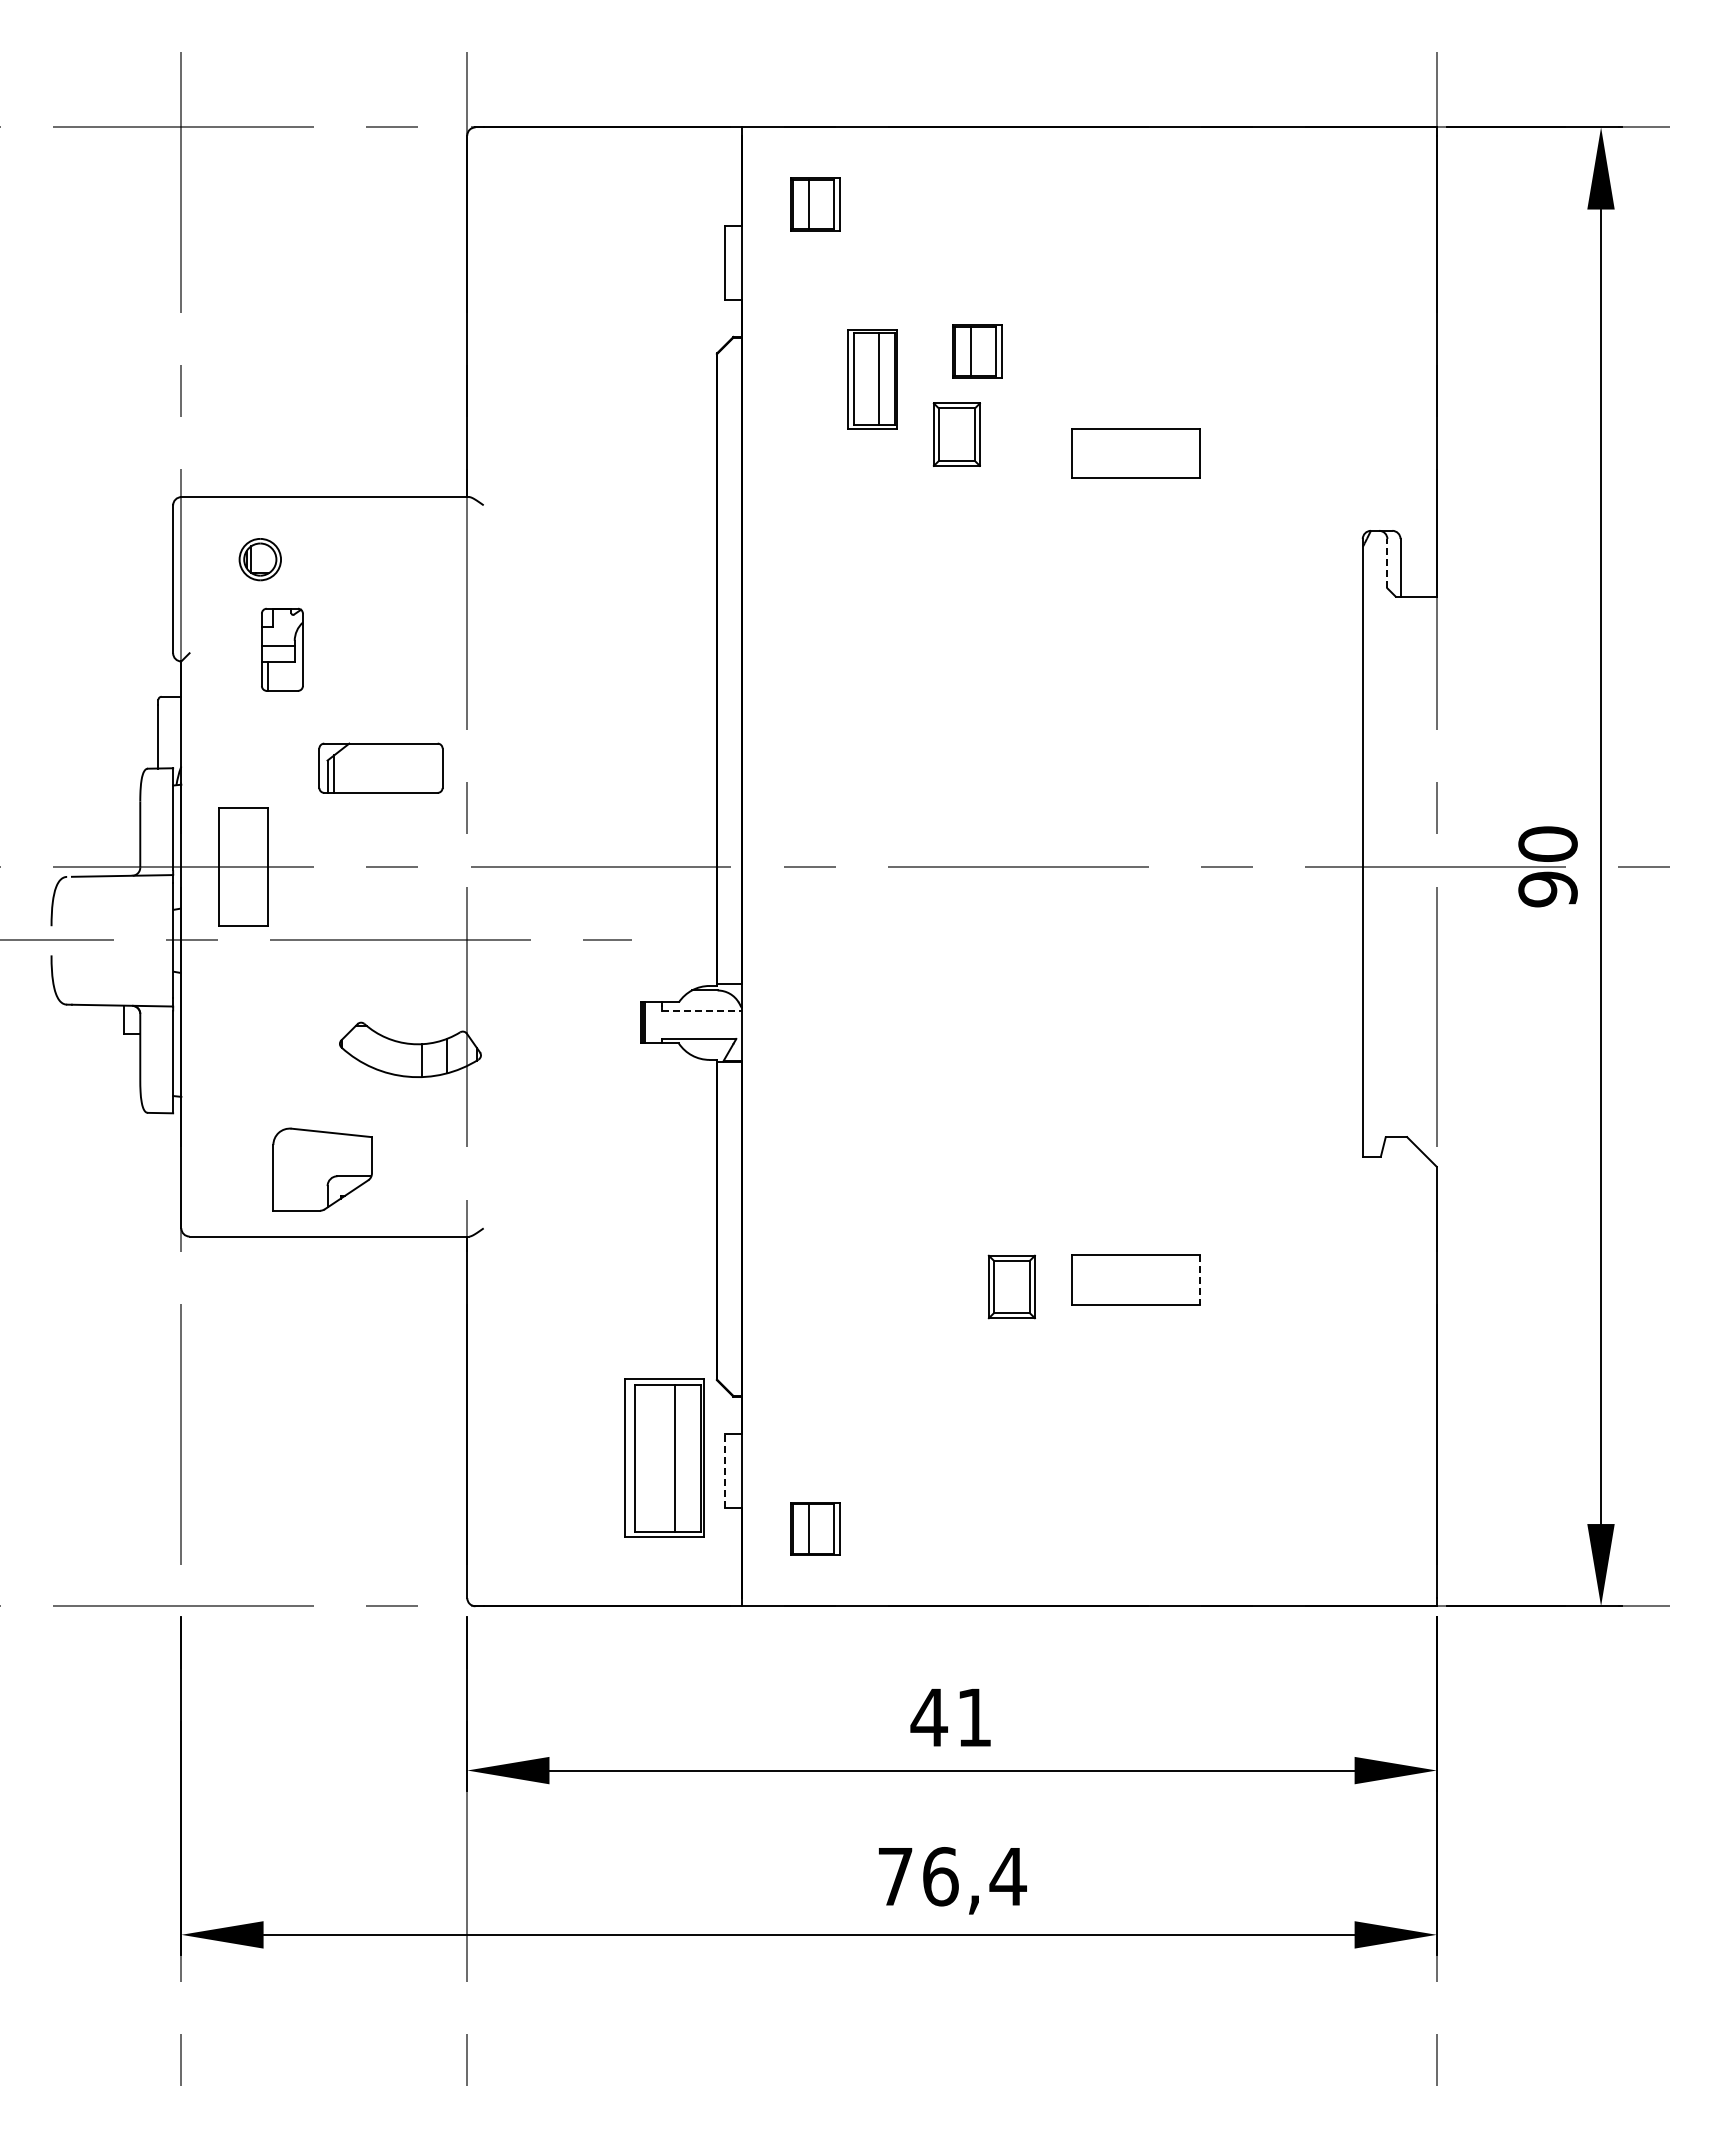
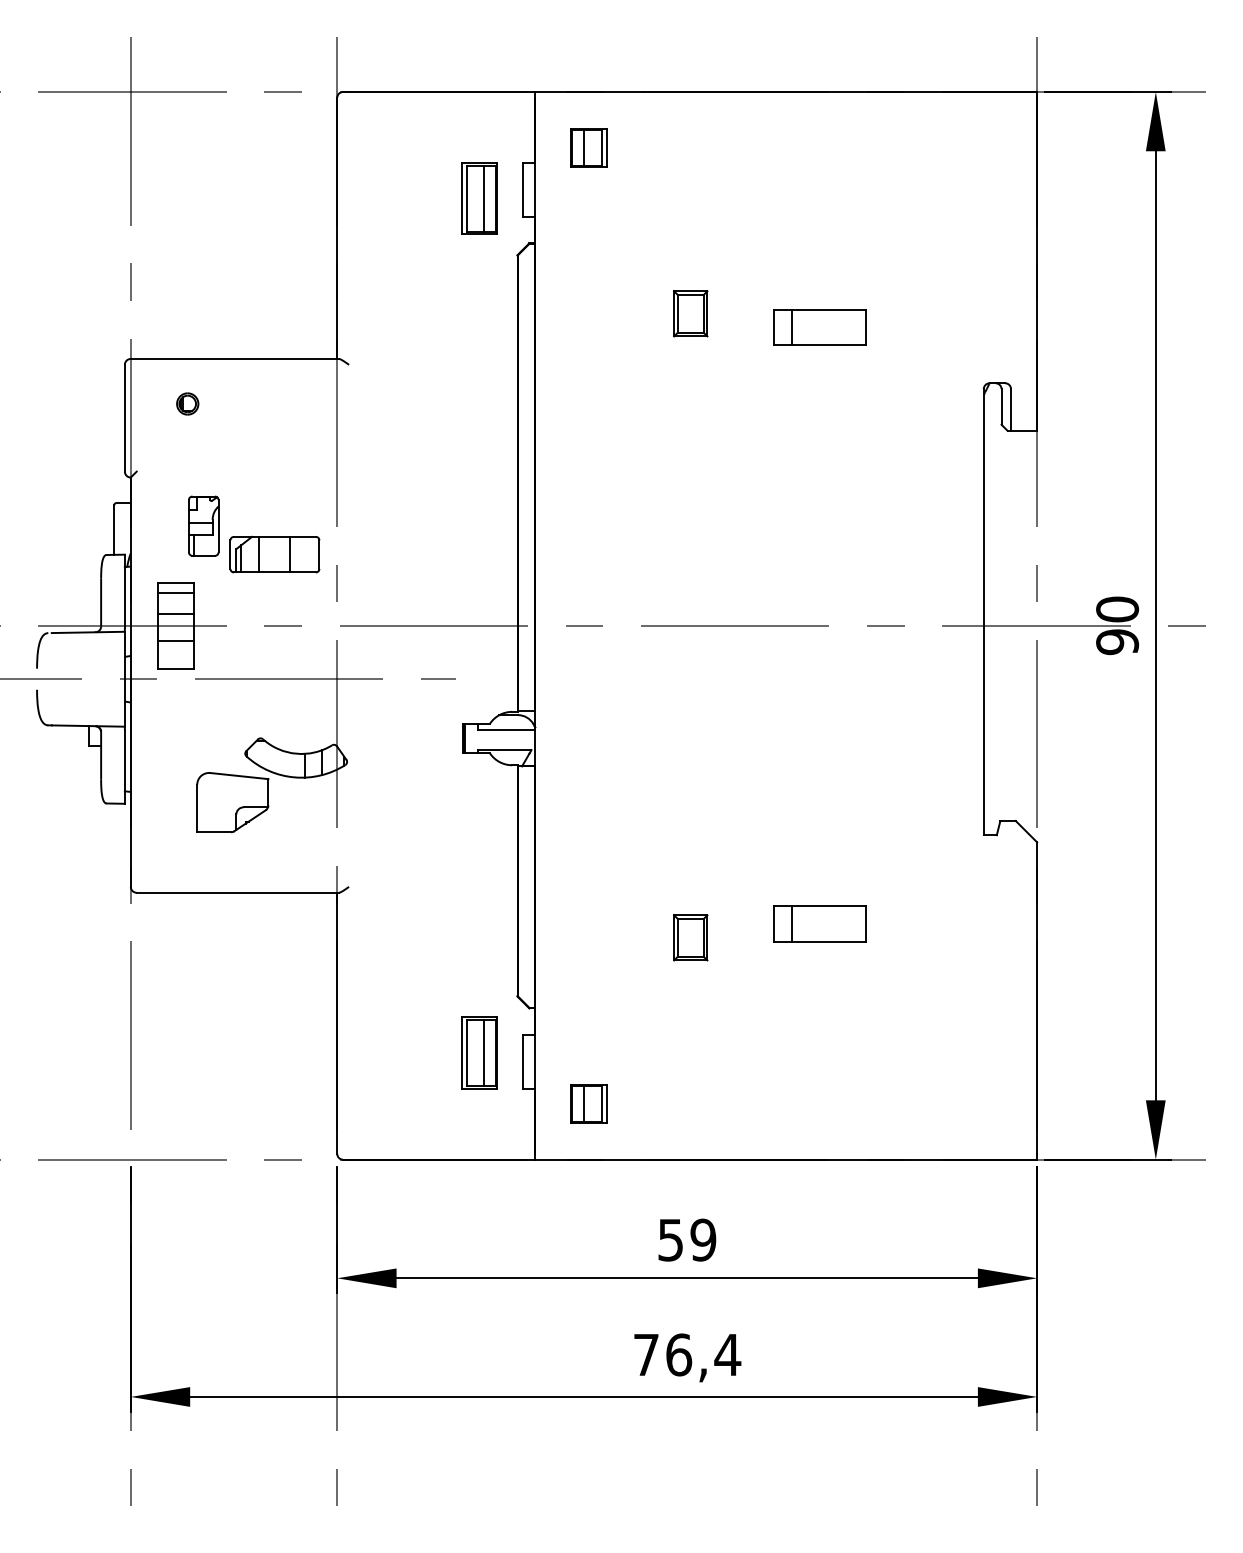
part: (977, 351) -> (705, 253), removed
part: (872, 379) -> (479, 198), moved
line: (1096, 453) -> (791, 327), added
part: (259, 559) -> (187, 403), size x0.71
line: (1387, 563) -> (1001, 406), dashed -> solid
part: (282, 649) -> (203, 525), moved
line: (358, 767) -> (258, 554), added
line: (401, 767) -> (289, 554), added
line: (243, 821) -> (175, 593), added
line: (243, 851) -> (175, 614), added
line: (243, 887) -> (175, 640), added
line: (702, 1011) -> (507, 730), dashed -> solid
part: (322, 1169) -> (232, 802), moved
line: (1096, 1279) -> (791, 923), added
line: (1200, 1280) -> (866, 924), dashed -> solid
part: (1011, 1286) -> (690, 937), moved
part: (664, 1458) -> (479, 1053), size x0.62
line: (725, 1470) -> (523, 1061), dashed -> solid
text: (951, 1717) -> (686, 1240), 41 -> 59

